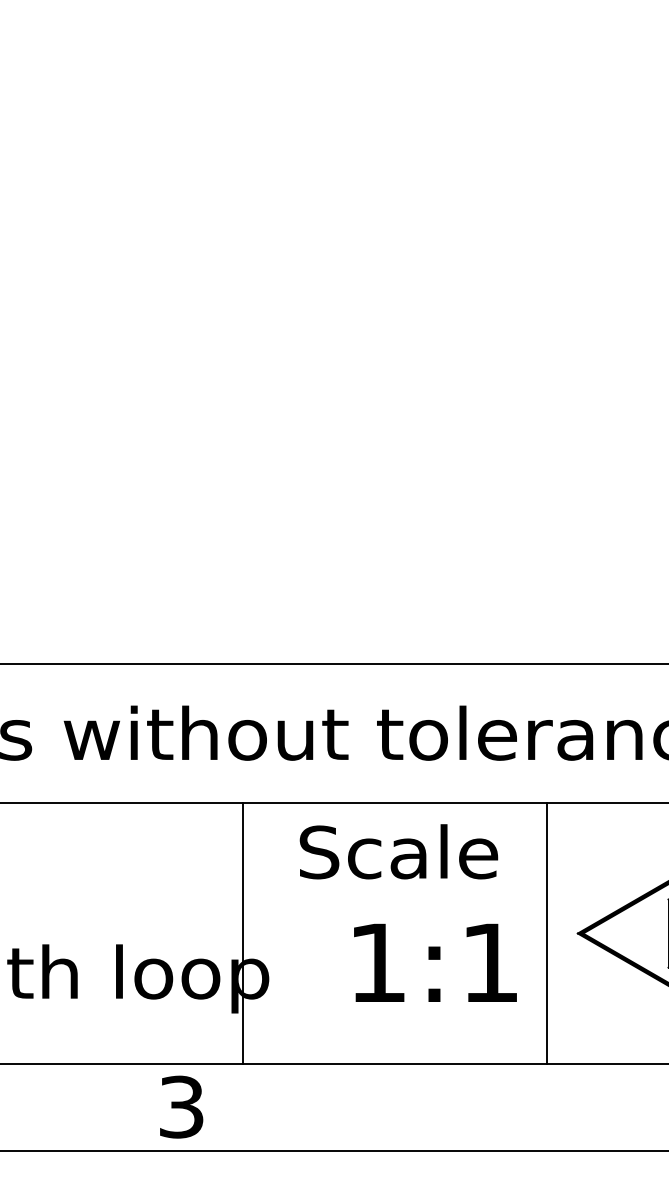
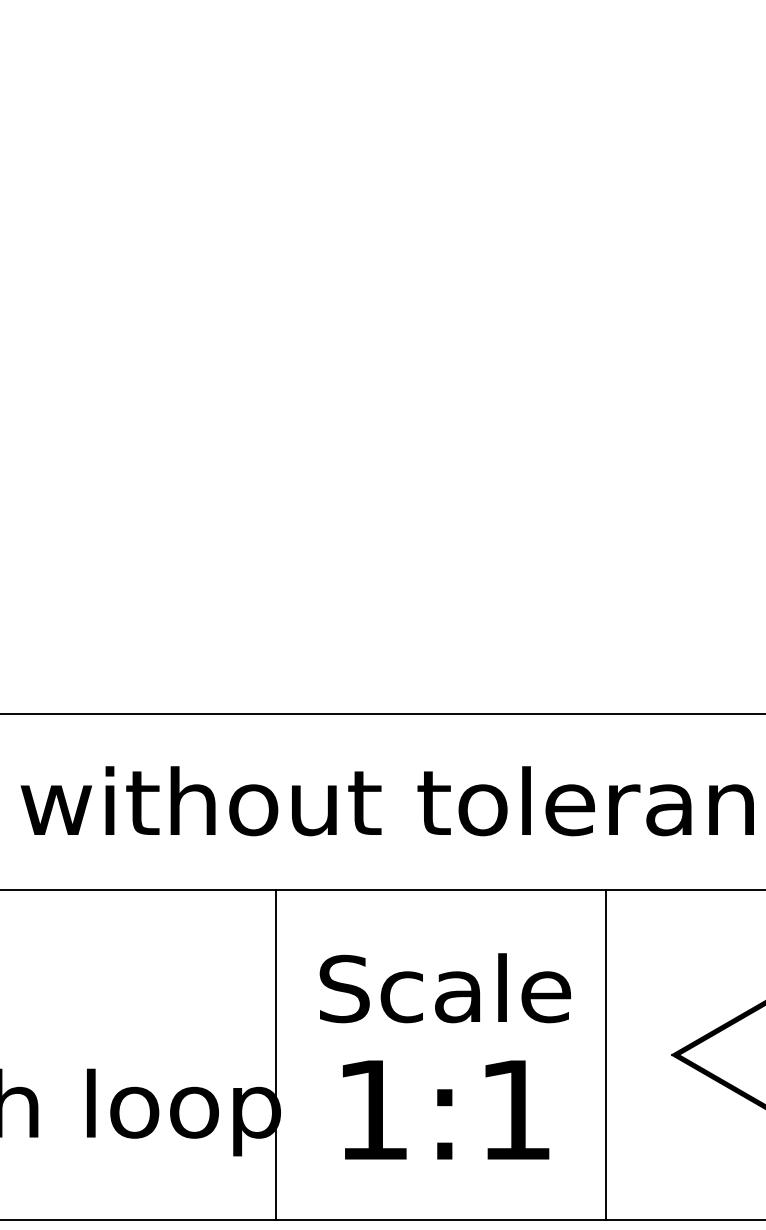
text: (398, 851) -> (444, 987), moved
line: (243, 933) -> (276, 1054), moved
line: (546, 933) -> (605, 1054), moved
text: (435, 962) -> (446, 1109), moved

